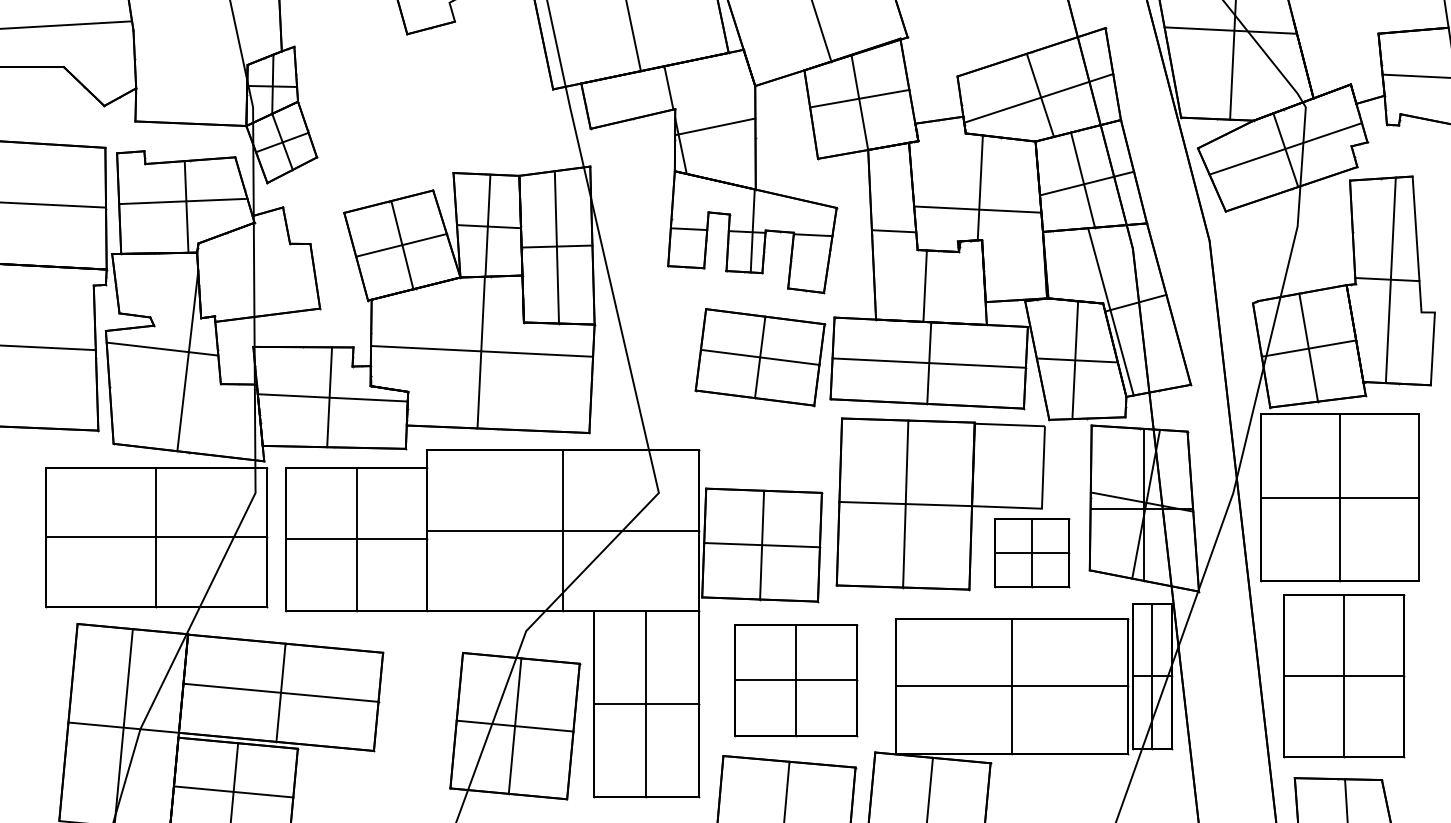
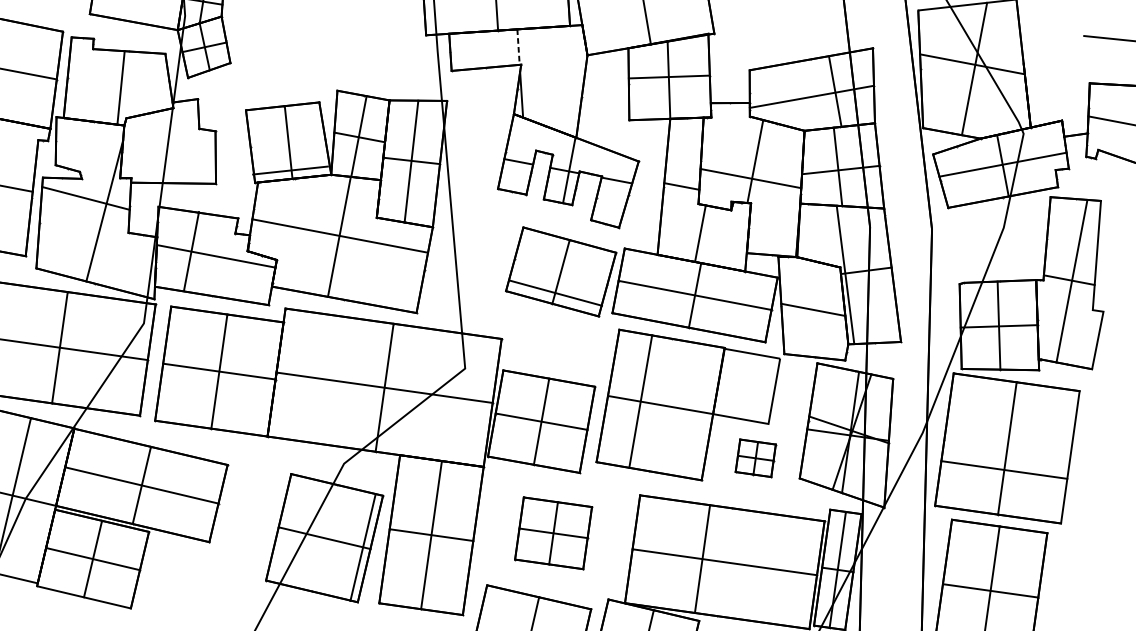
line: (669, 88) -> (518, 47), solid -> dashed
line: (1039, 94) -> (834, 90), moved
line: (715, 126) -> (551, 83), removed
line: (183, 201) -> (119, 83), removed
line: (401, 245) -> (290, 170), moved
line: (759, 356) -> (555, 292), moved
line: (1075, 360) -> (811, 309), removed
line: (329, 397) -> (191, 251), moved
line: (1340, 497) -> (1004, 469), moved
line: (905, 503) -> (640, 400), moved
part: (1032, 553) -> (756, 458), size x0.6
part: (796, 680) -> (553, 533), size x0.7
line: (1012, 686) -> (702, 559), moved
line: (514, 725) -> (362, 547), moved

